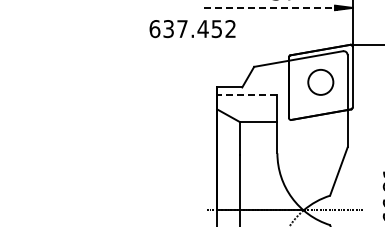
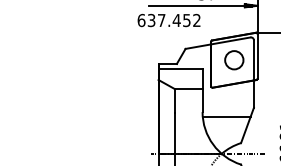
line: (269, 7) -> (196, 5), dashed -> solid
text: (192, 29) -> (169, 20), moved
line: (246, 94) -> (179, 69), dashed -> solid
line: (310, 159) -> (226, 116), added

